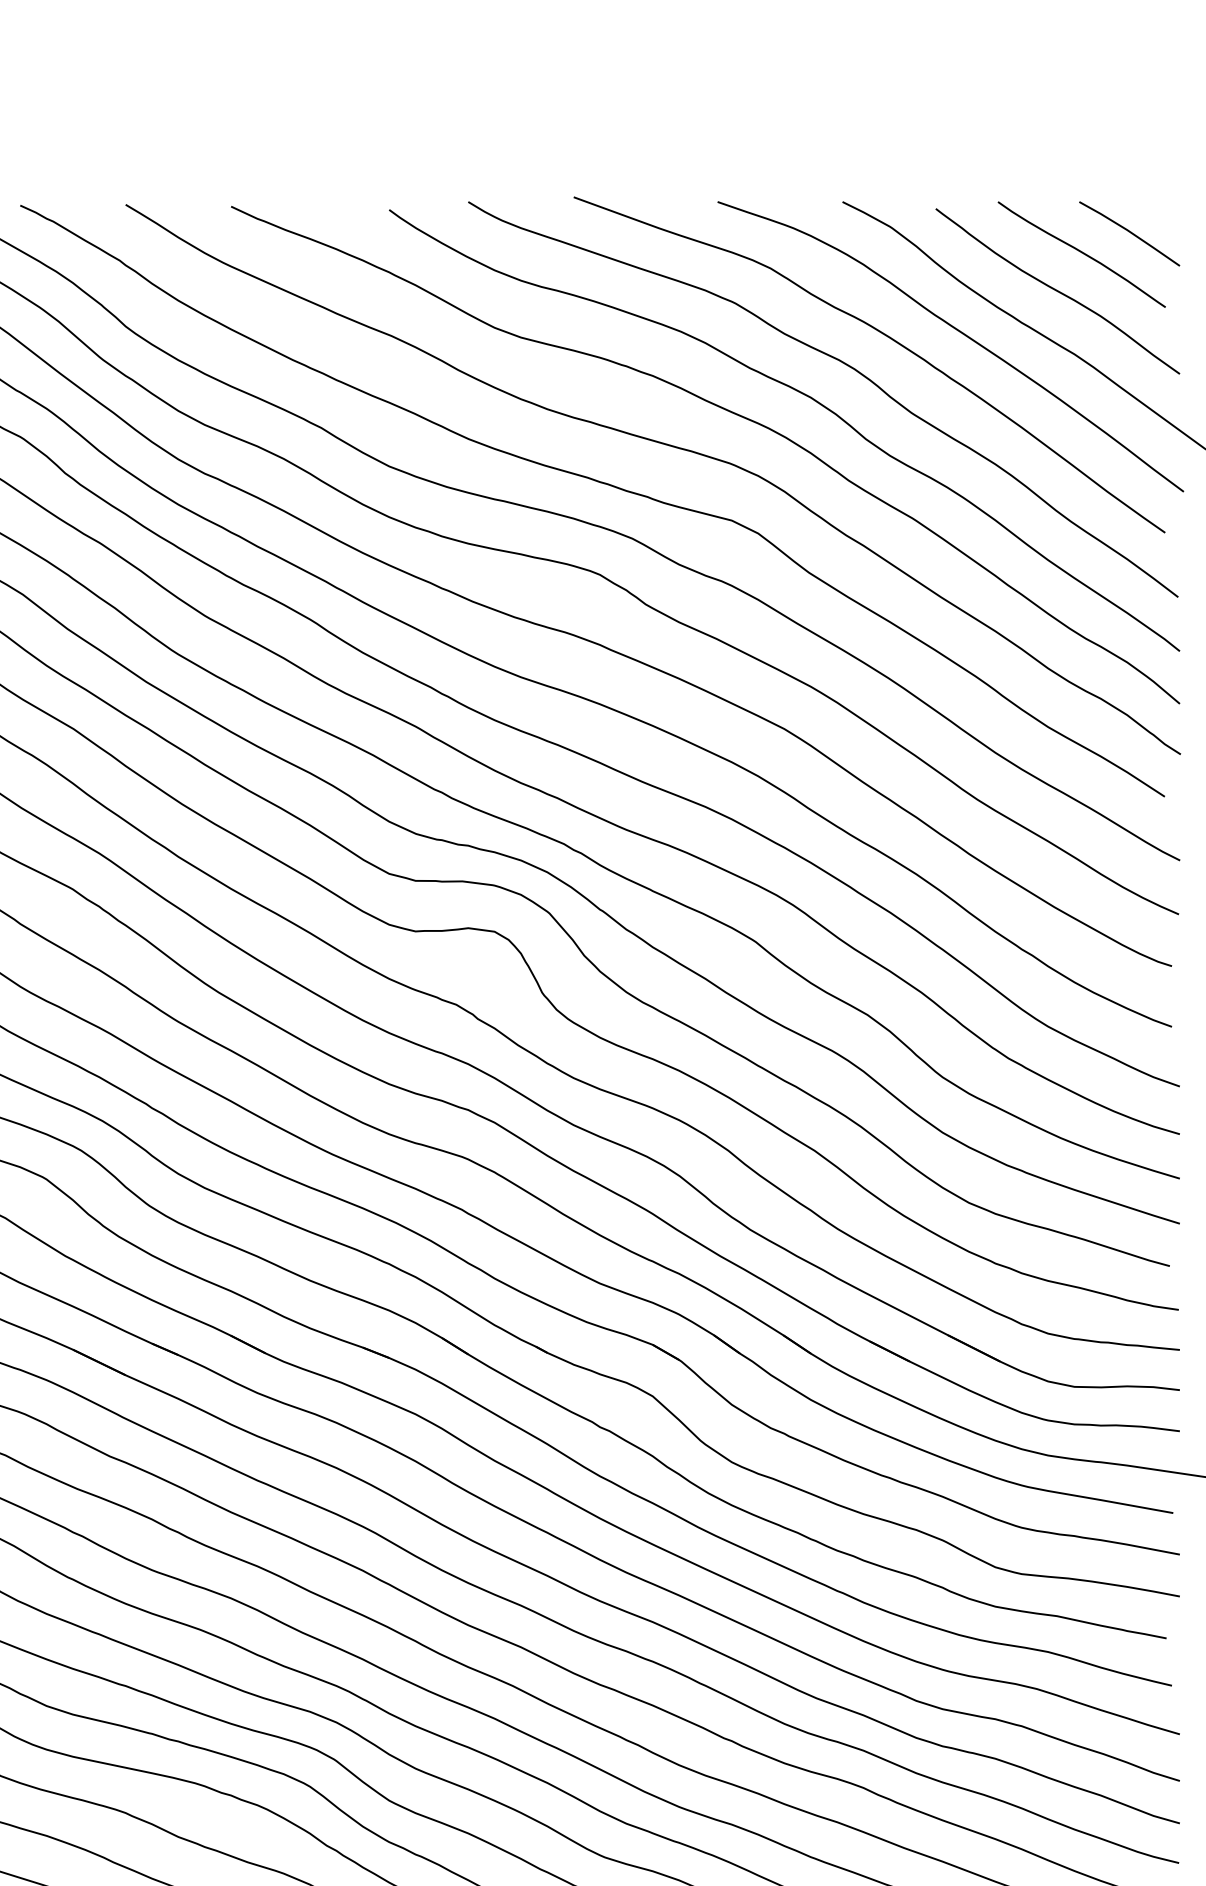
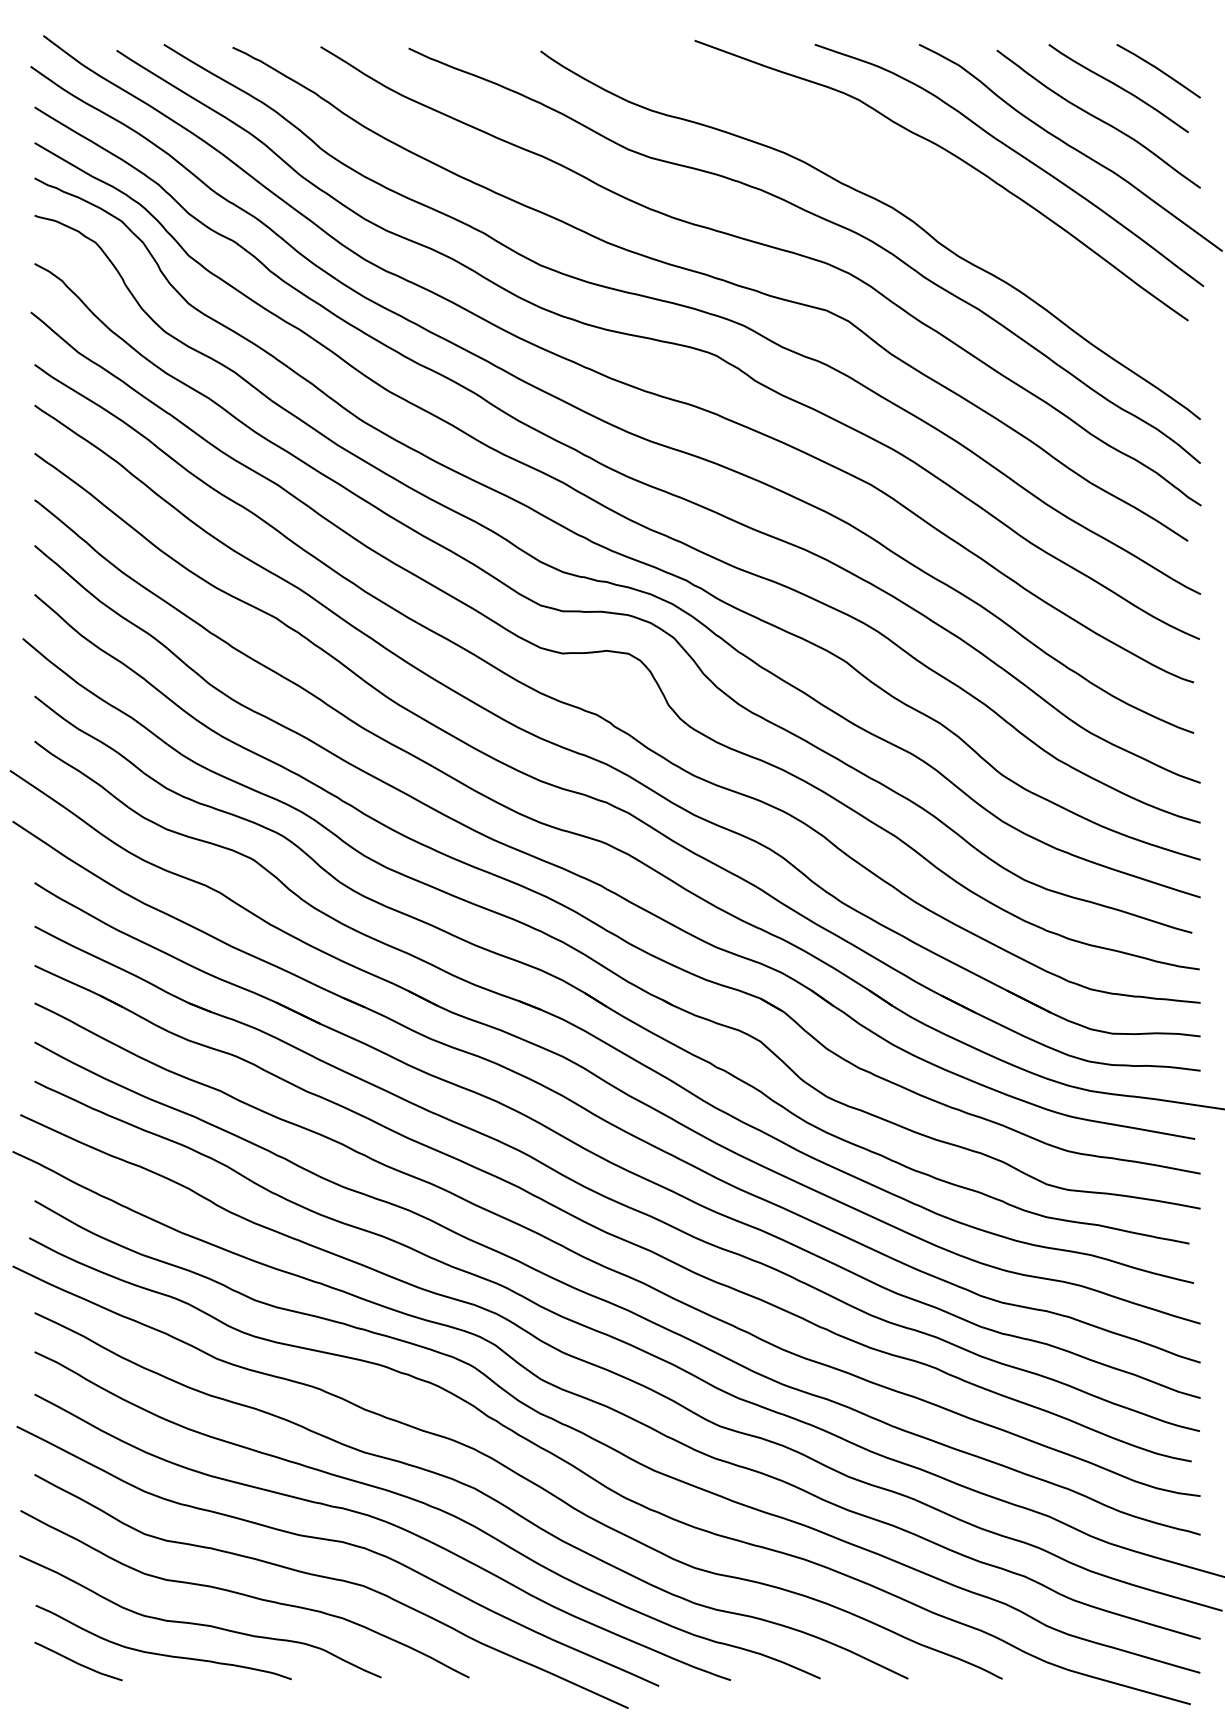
curve: (841, 363) -> (918, 179), removed

